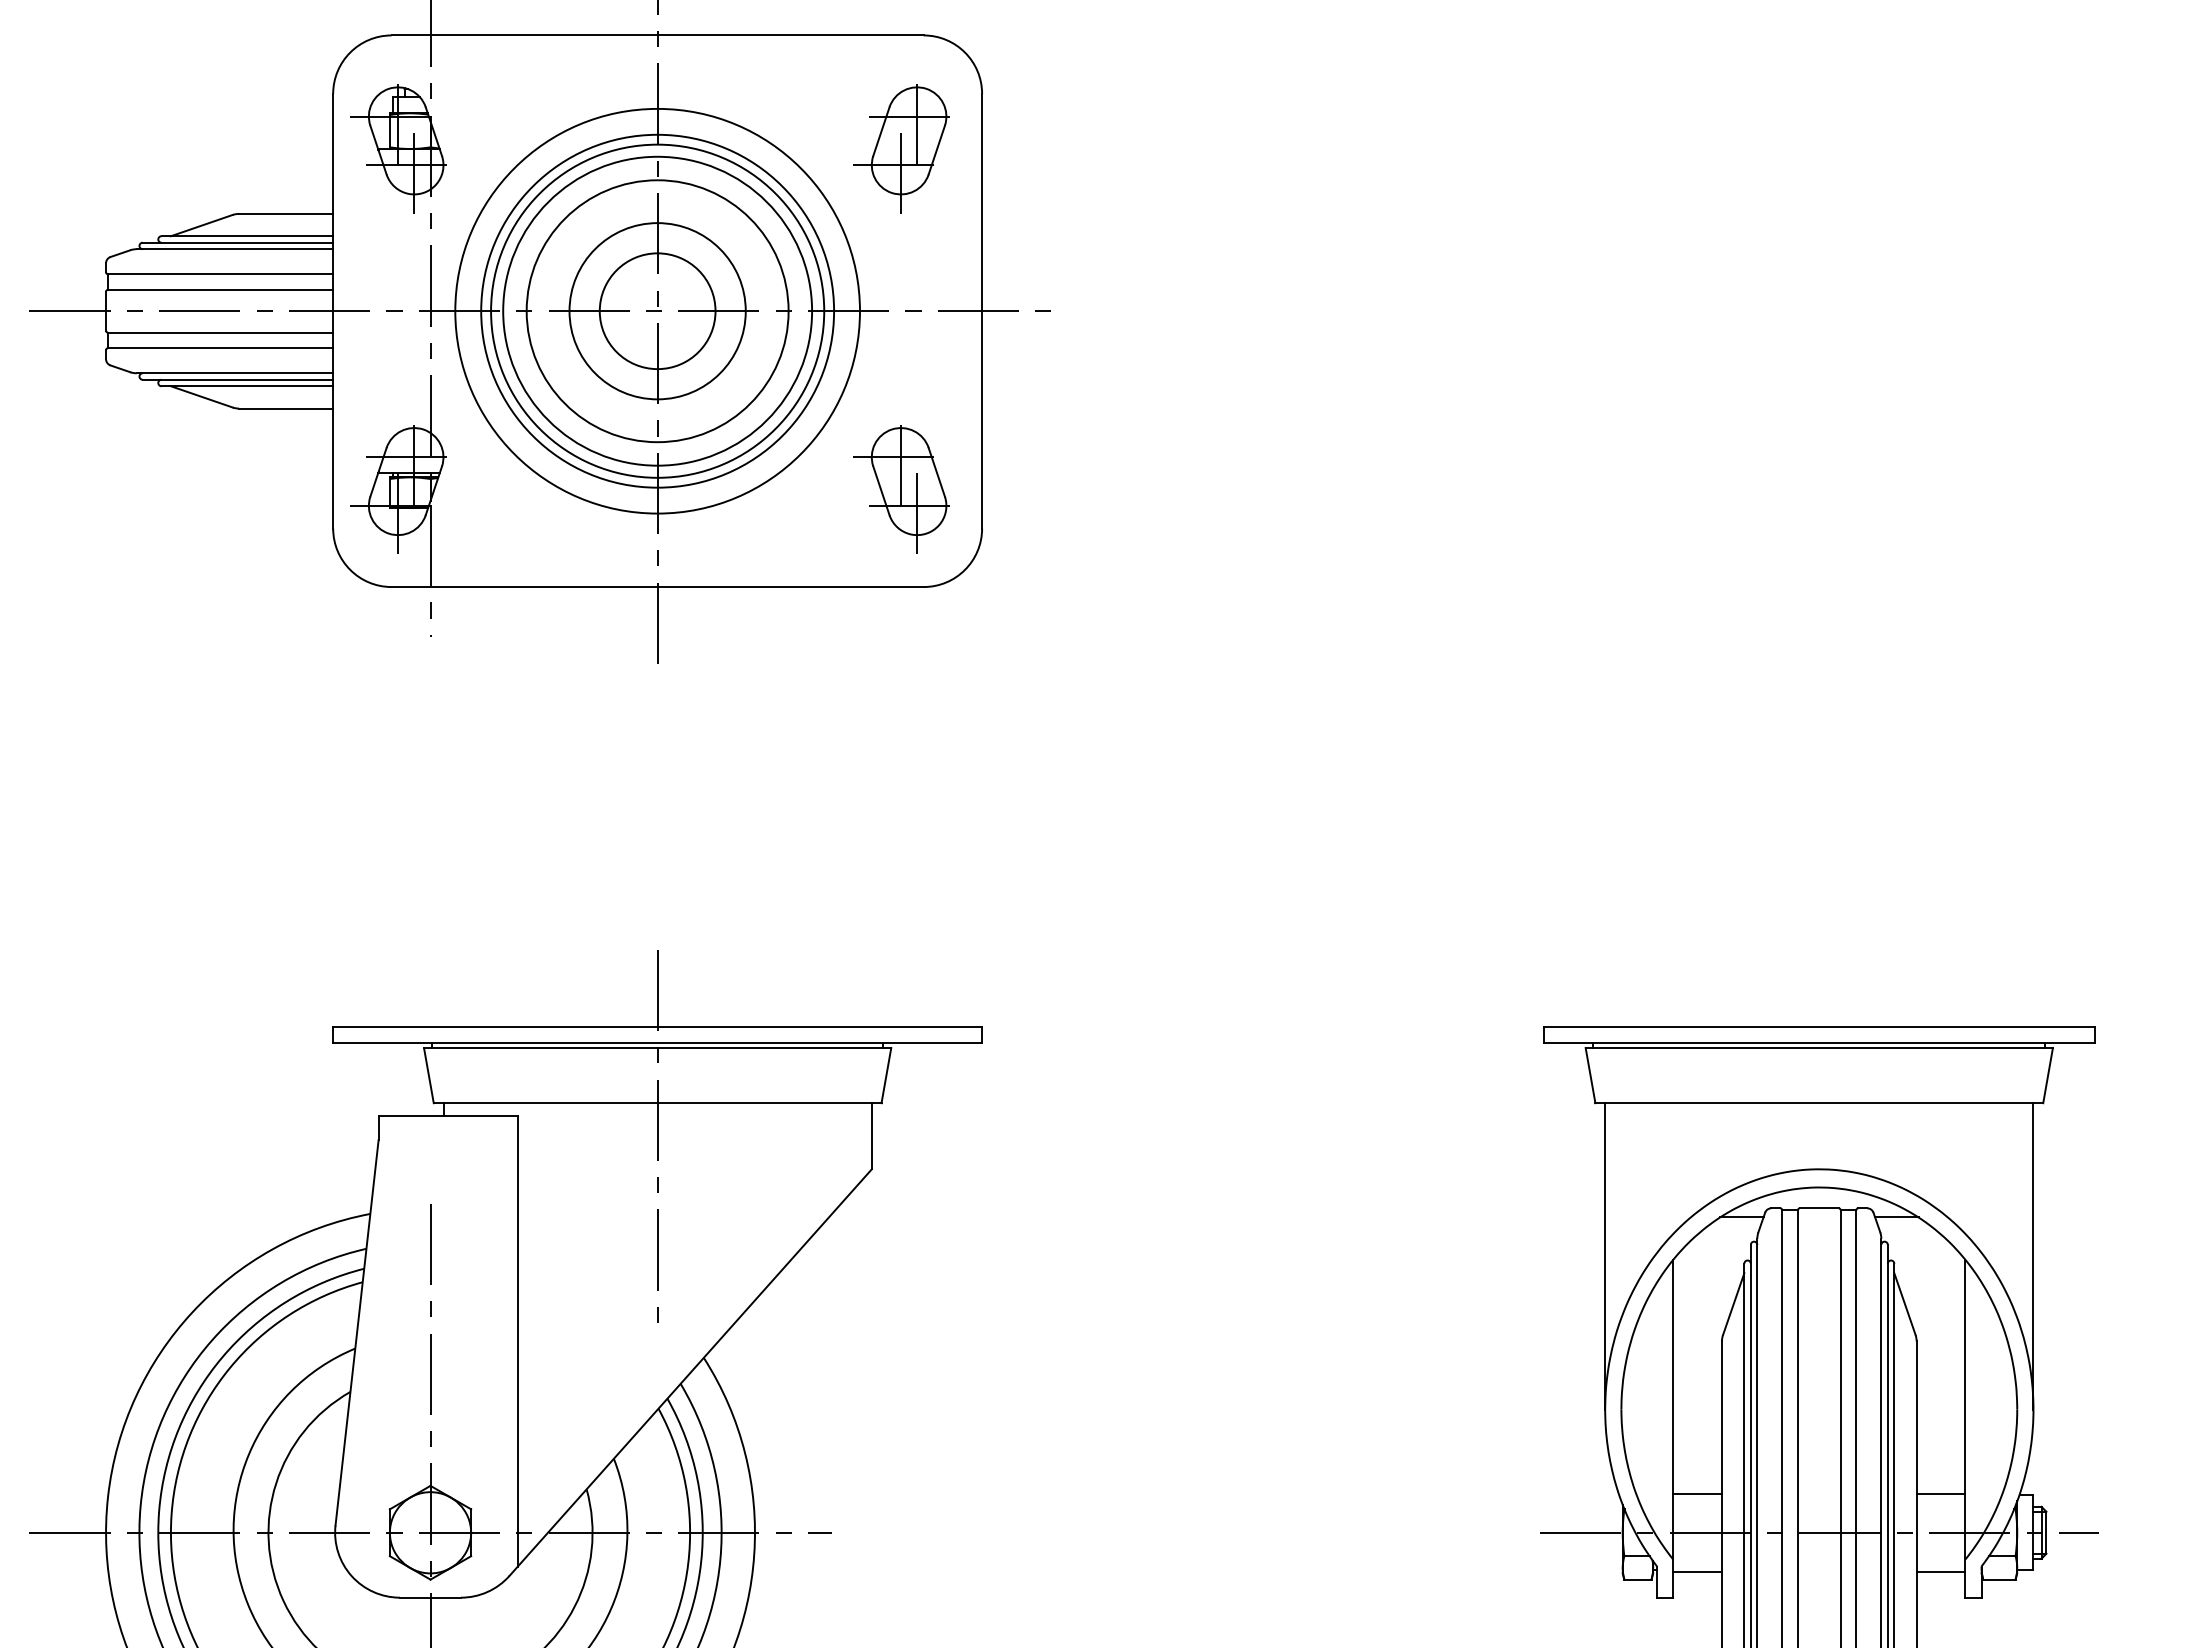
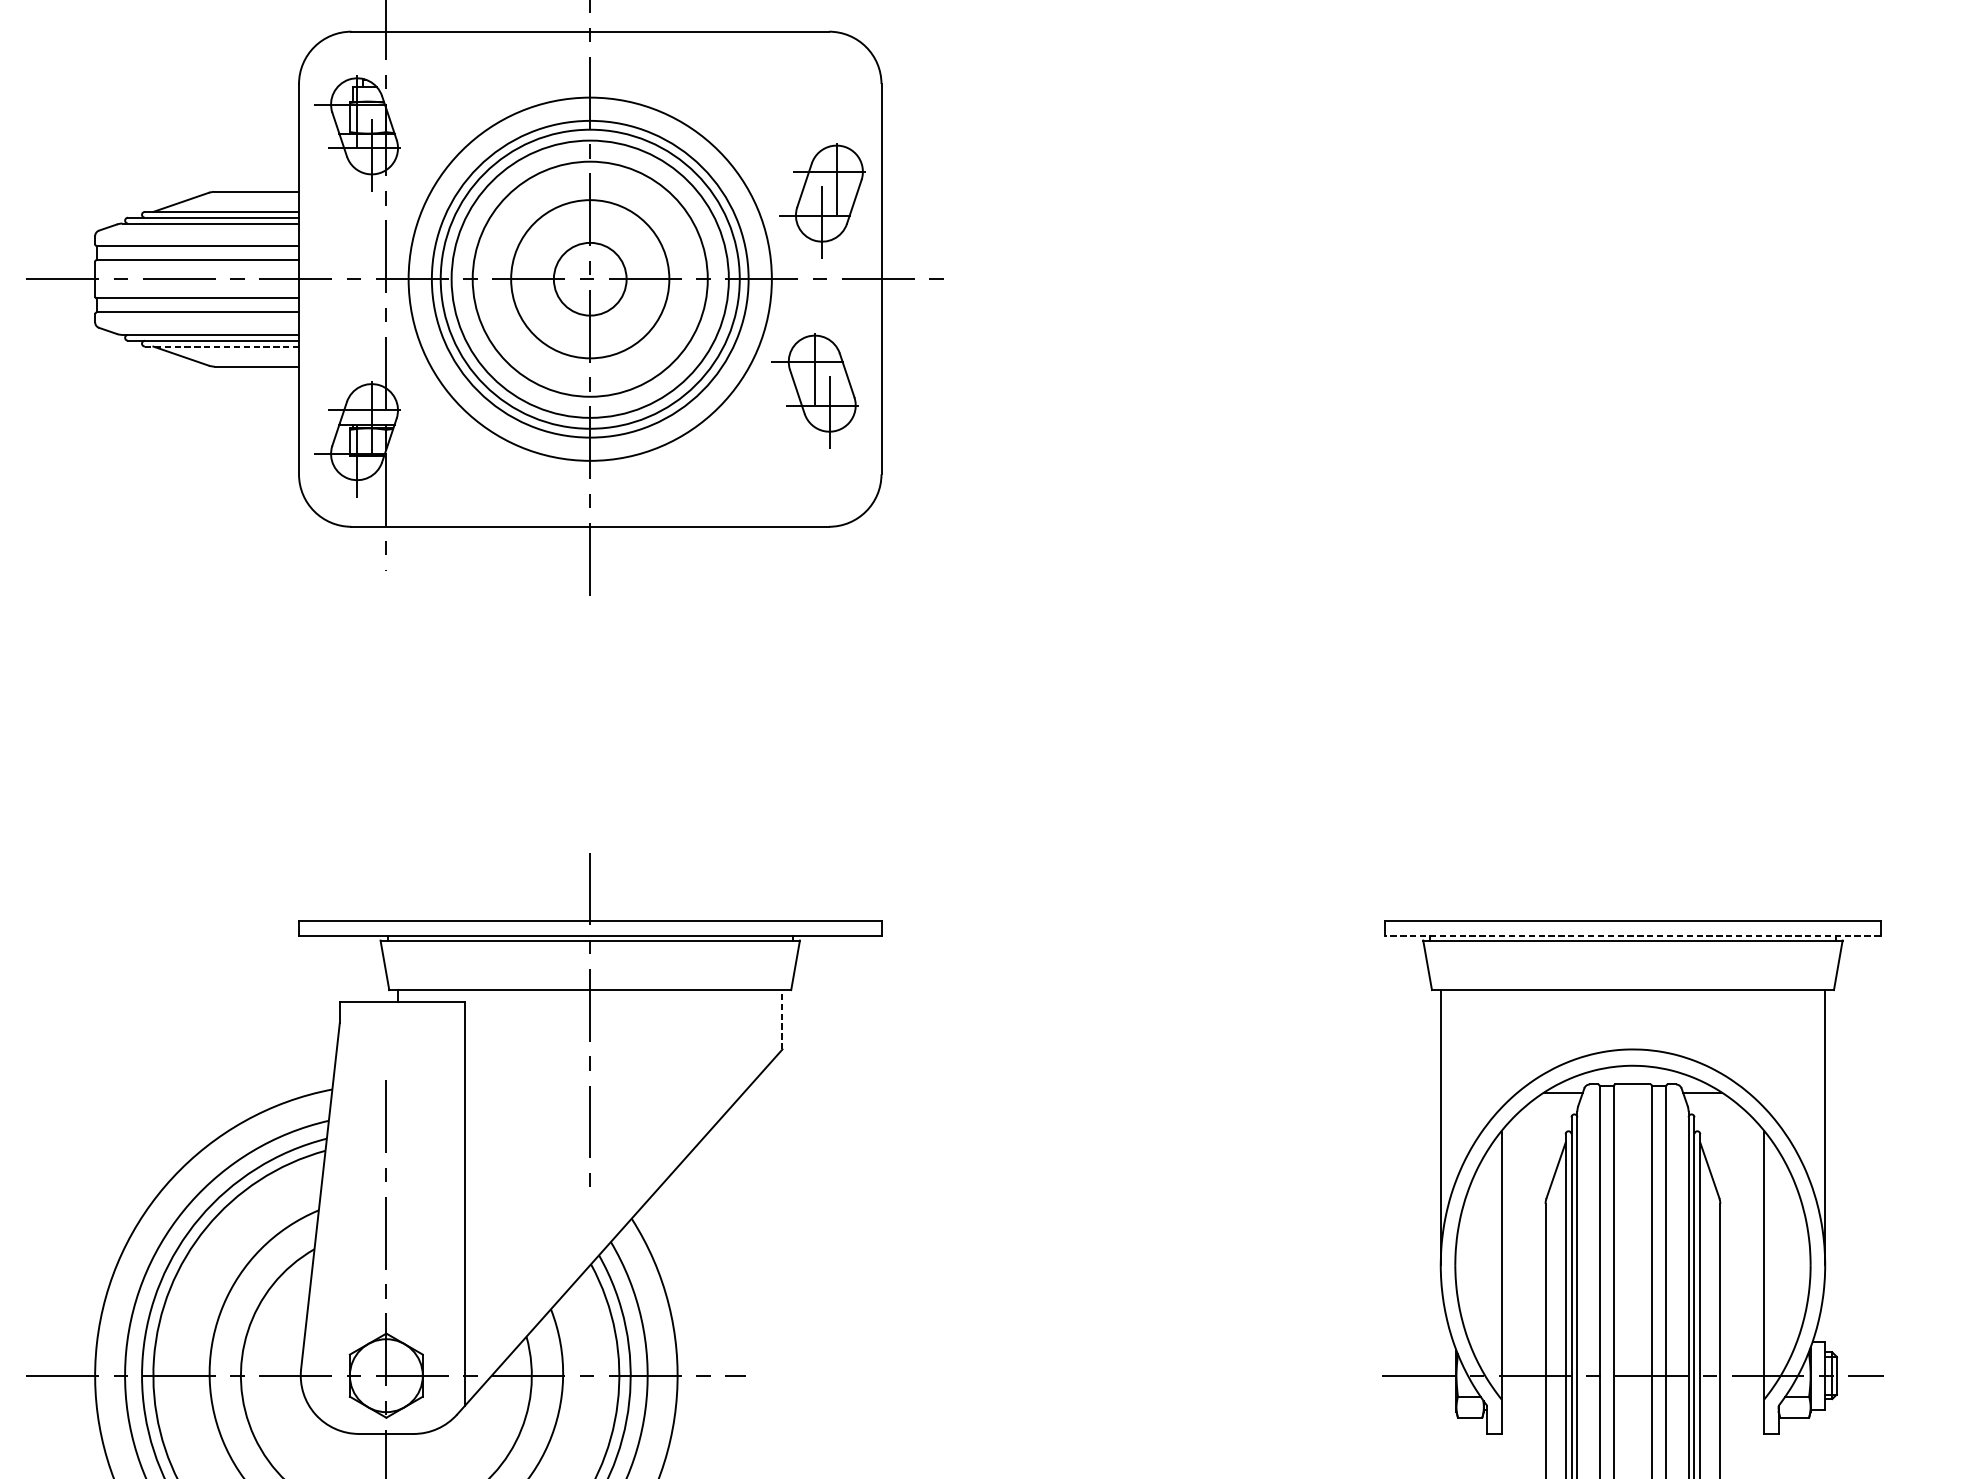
part: (901, 148) -> (822, 200), moved
circle: (657, 311) -> (590, 279), size x0.7
line: (247, 386) -> (222, 346), solid -> dashed
part: (901, 489) -> (815, 390), moved
line: (1819, 1042) -> (1633, 935), solid -> dashed
line: (871, 1135) -> (782, 1019), solid -> dashed
line: (1697, 1493) -> (1523, 1340), removed
line: (1940, 1493) -> (1741, 1340), removed
line: (1697, 1571) -> (1523, 1410), removed
line: (1940, 1571) -> (1741, 1410), removed

